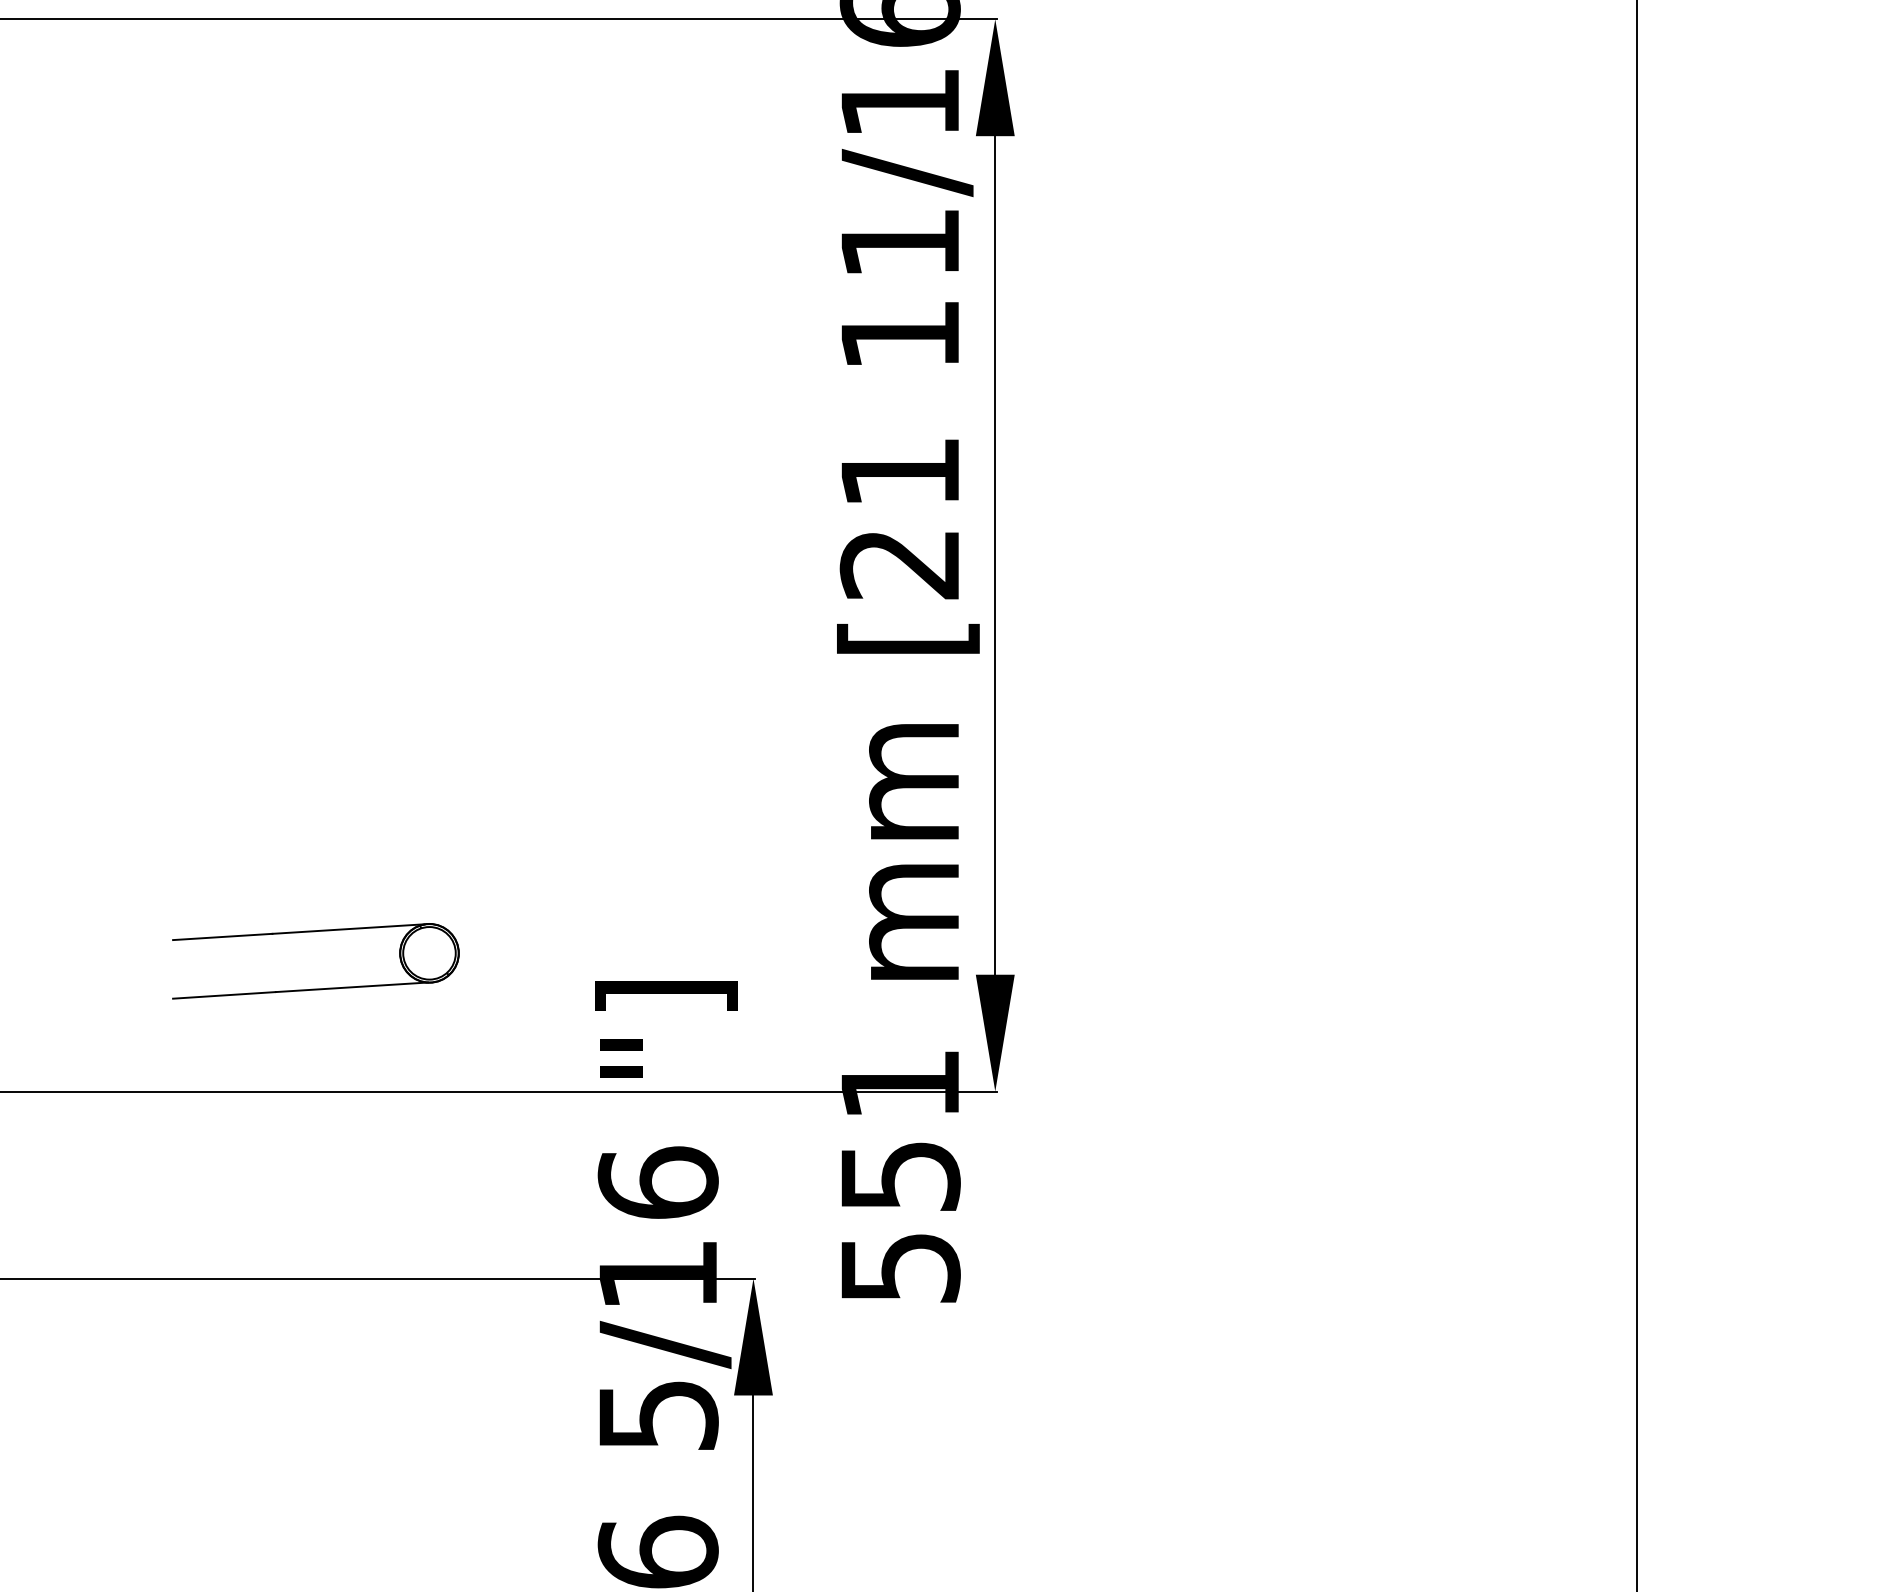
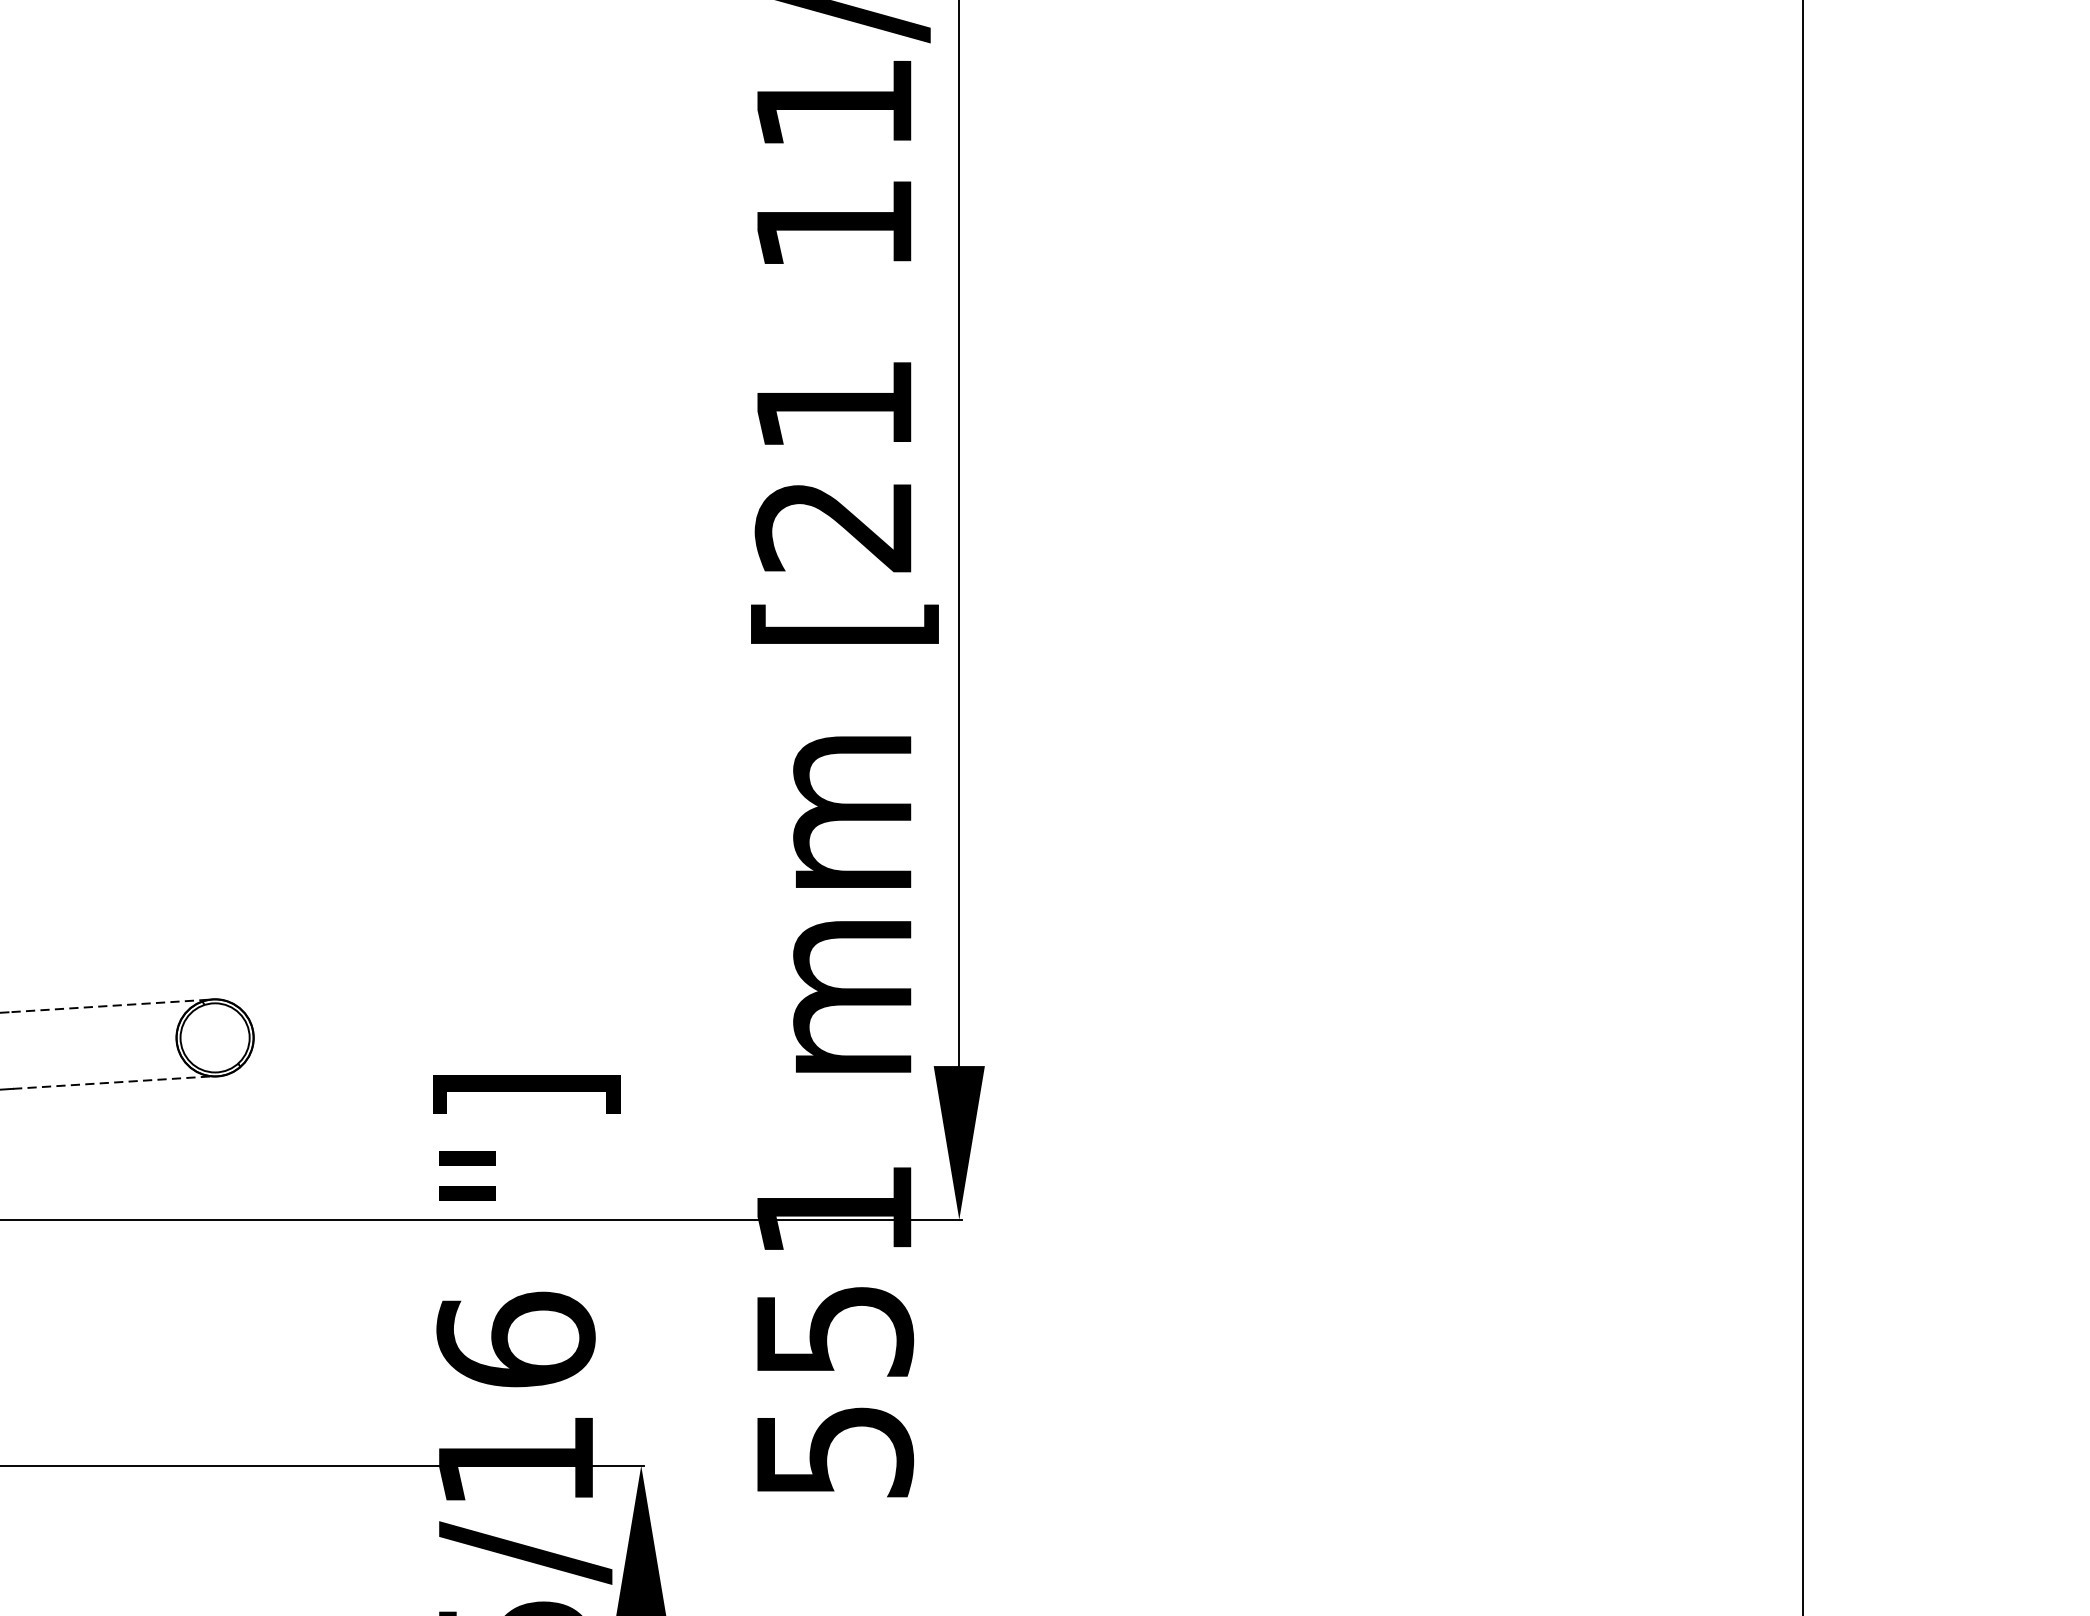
line: (347, 929) -> (107, 1006), solid -> dashed
line: (352, 987) -> (113, 1082), solid -> dashed

